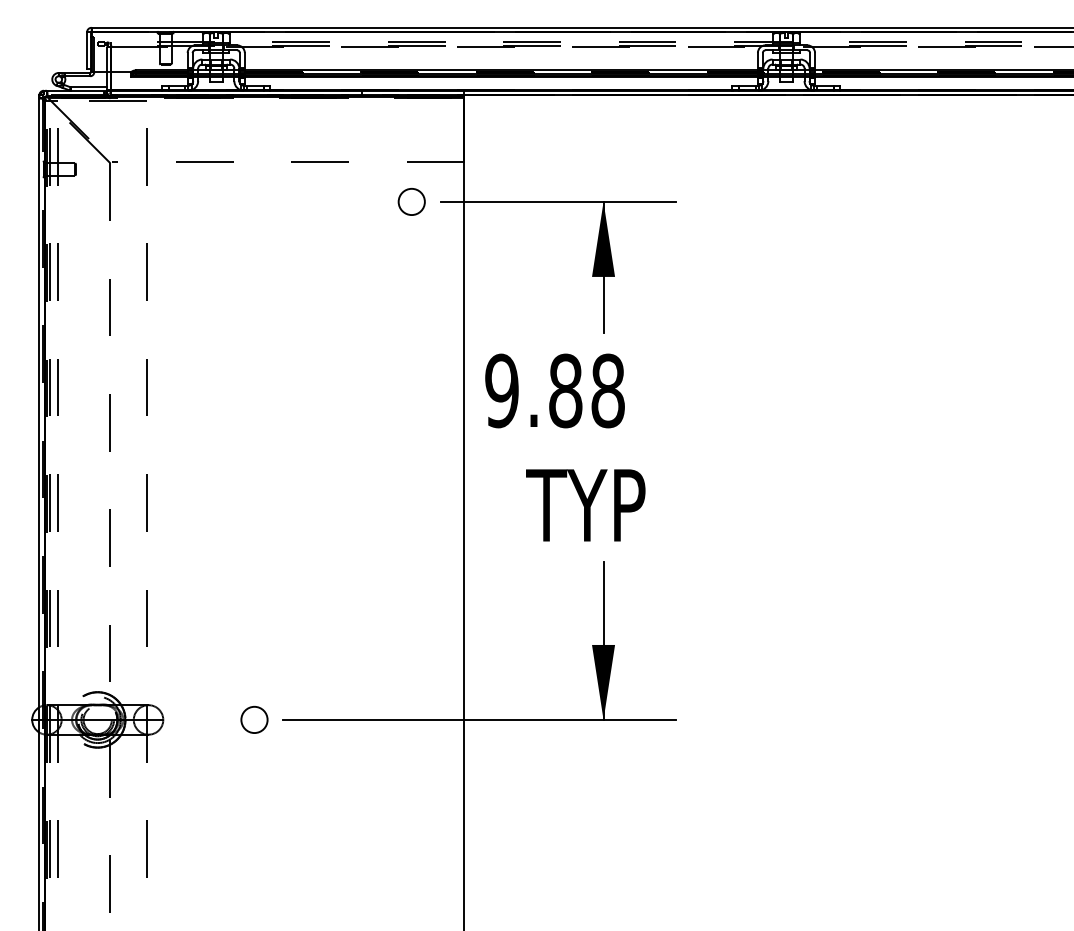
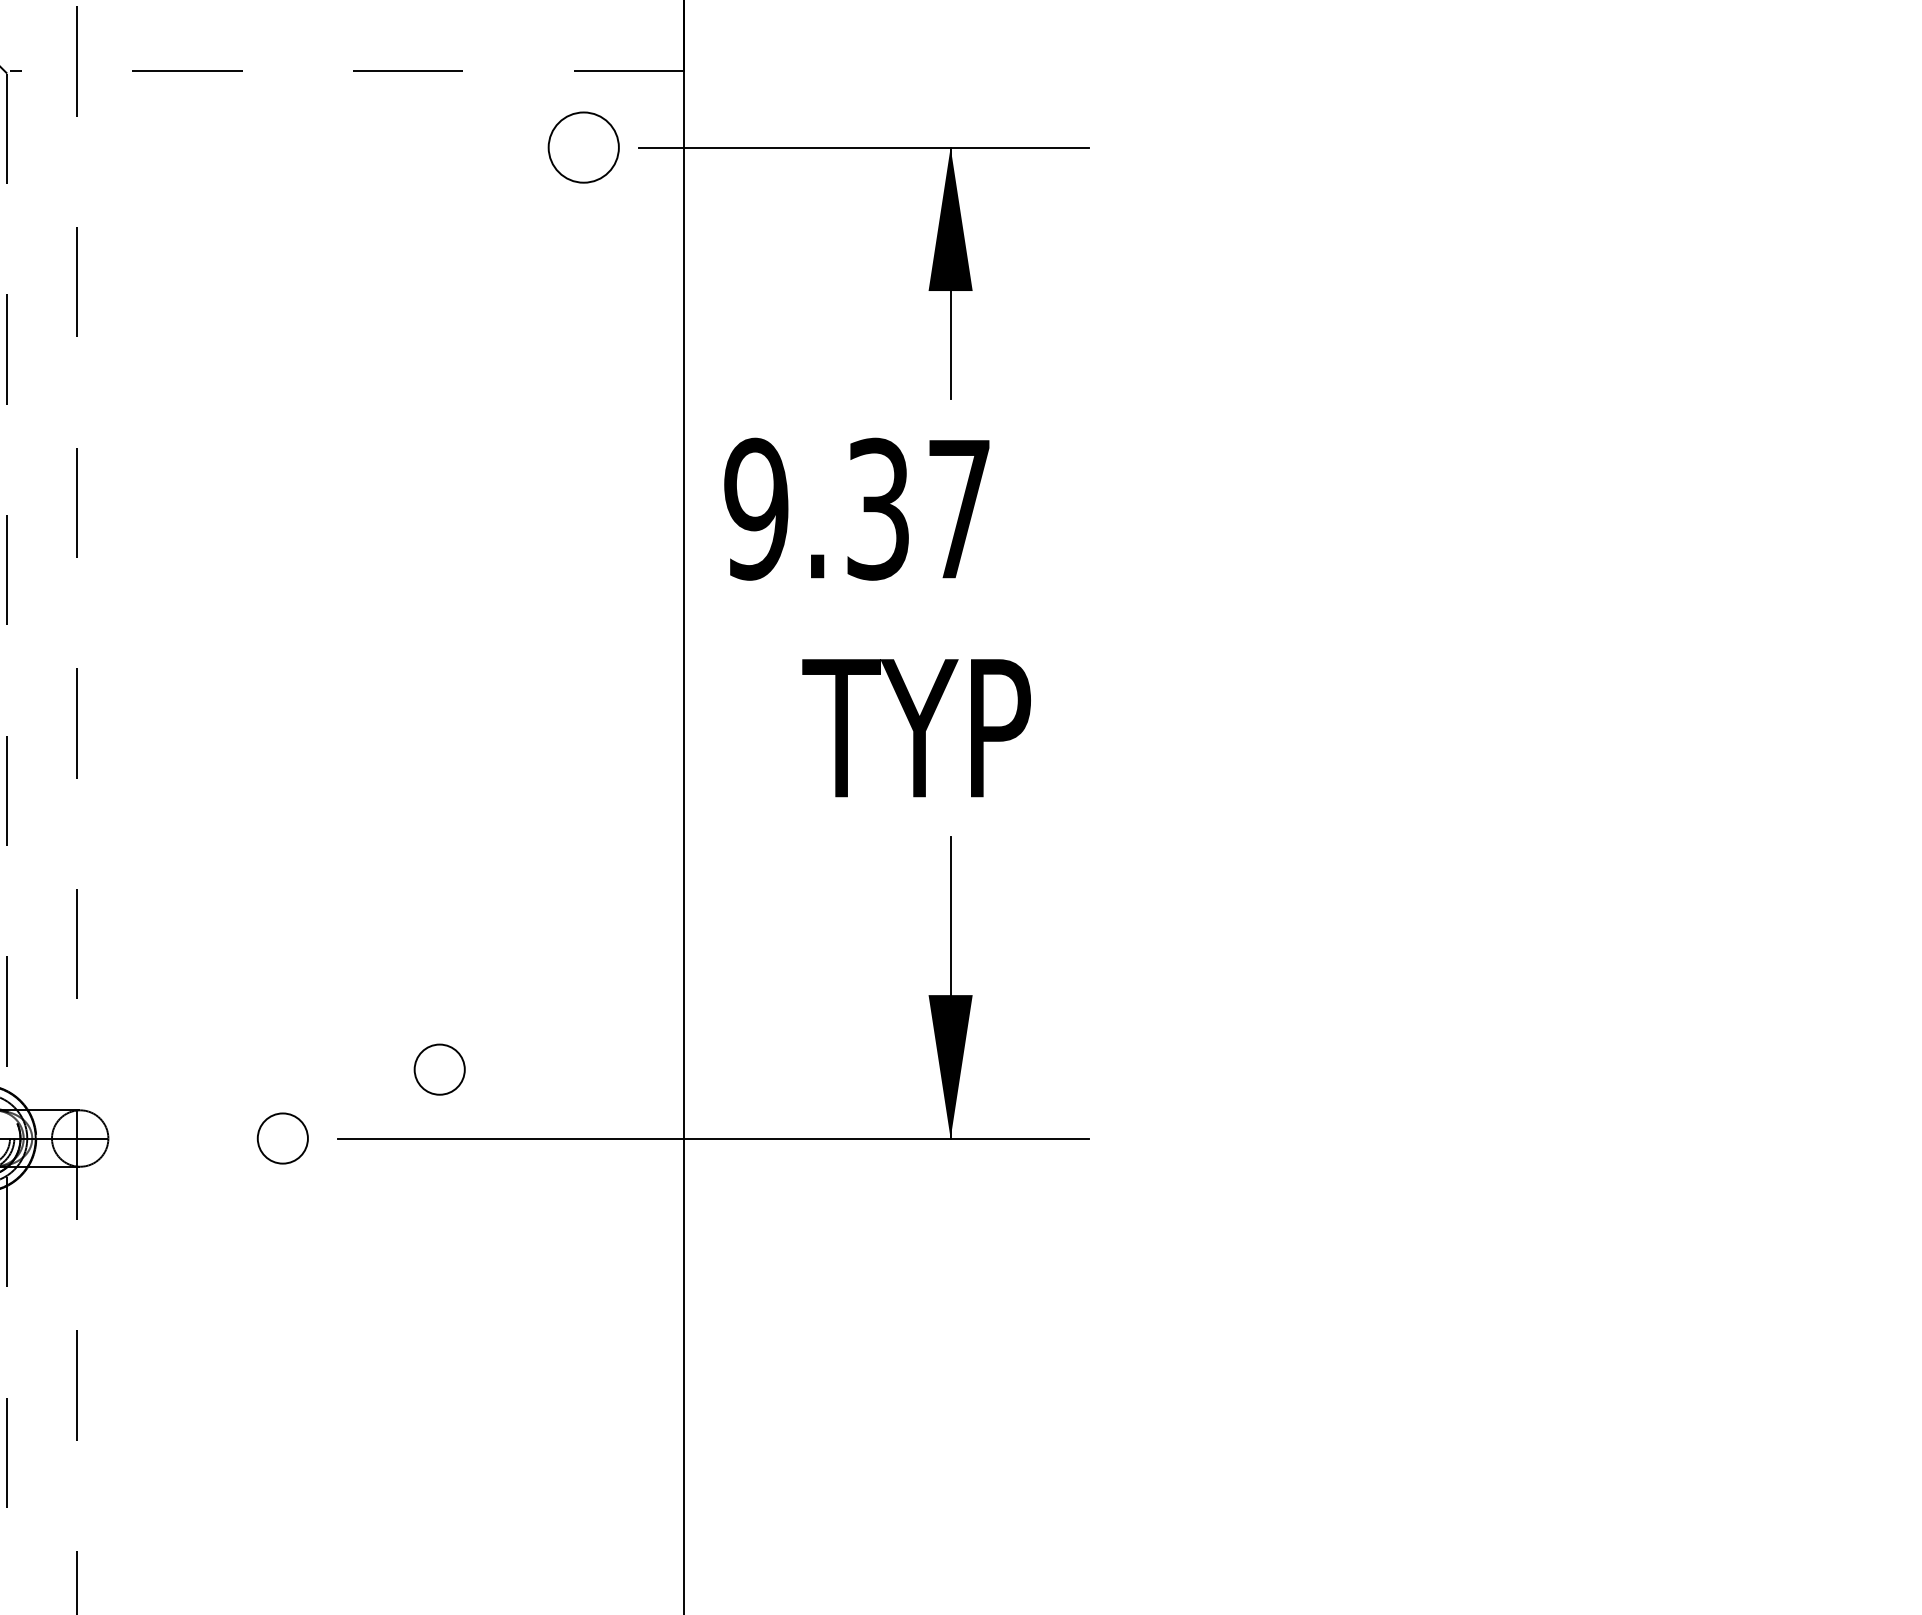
circle: (411, 201) -> (583, 146), size x1.4
text: (586, 390) -> (918, 508), 9.88 -> 9.37
circle: (336, 683) -> (439, 1068), added

